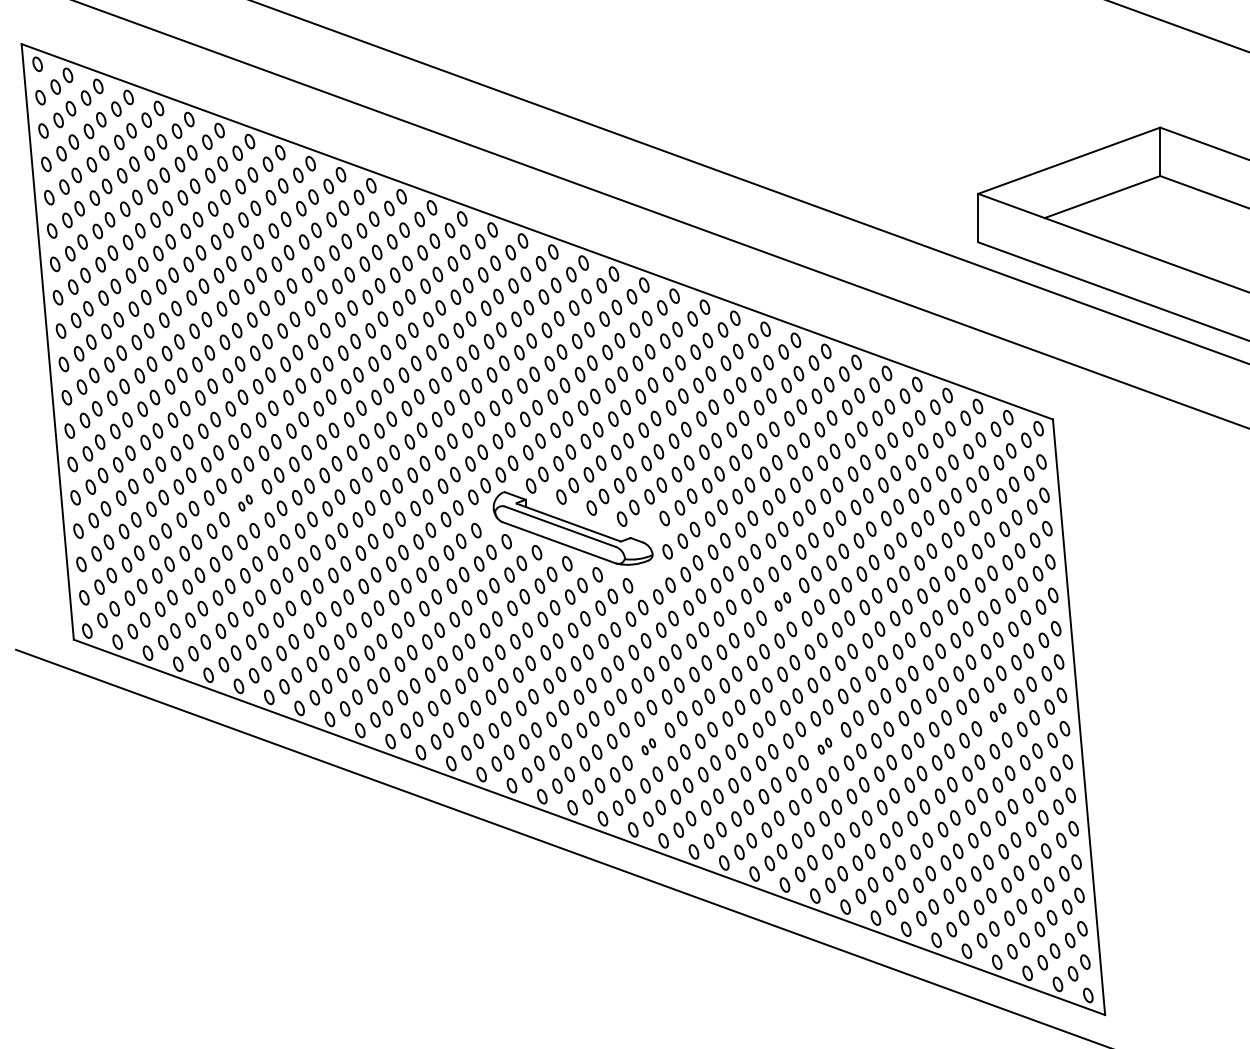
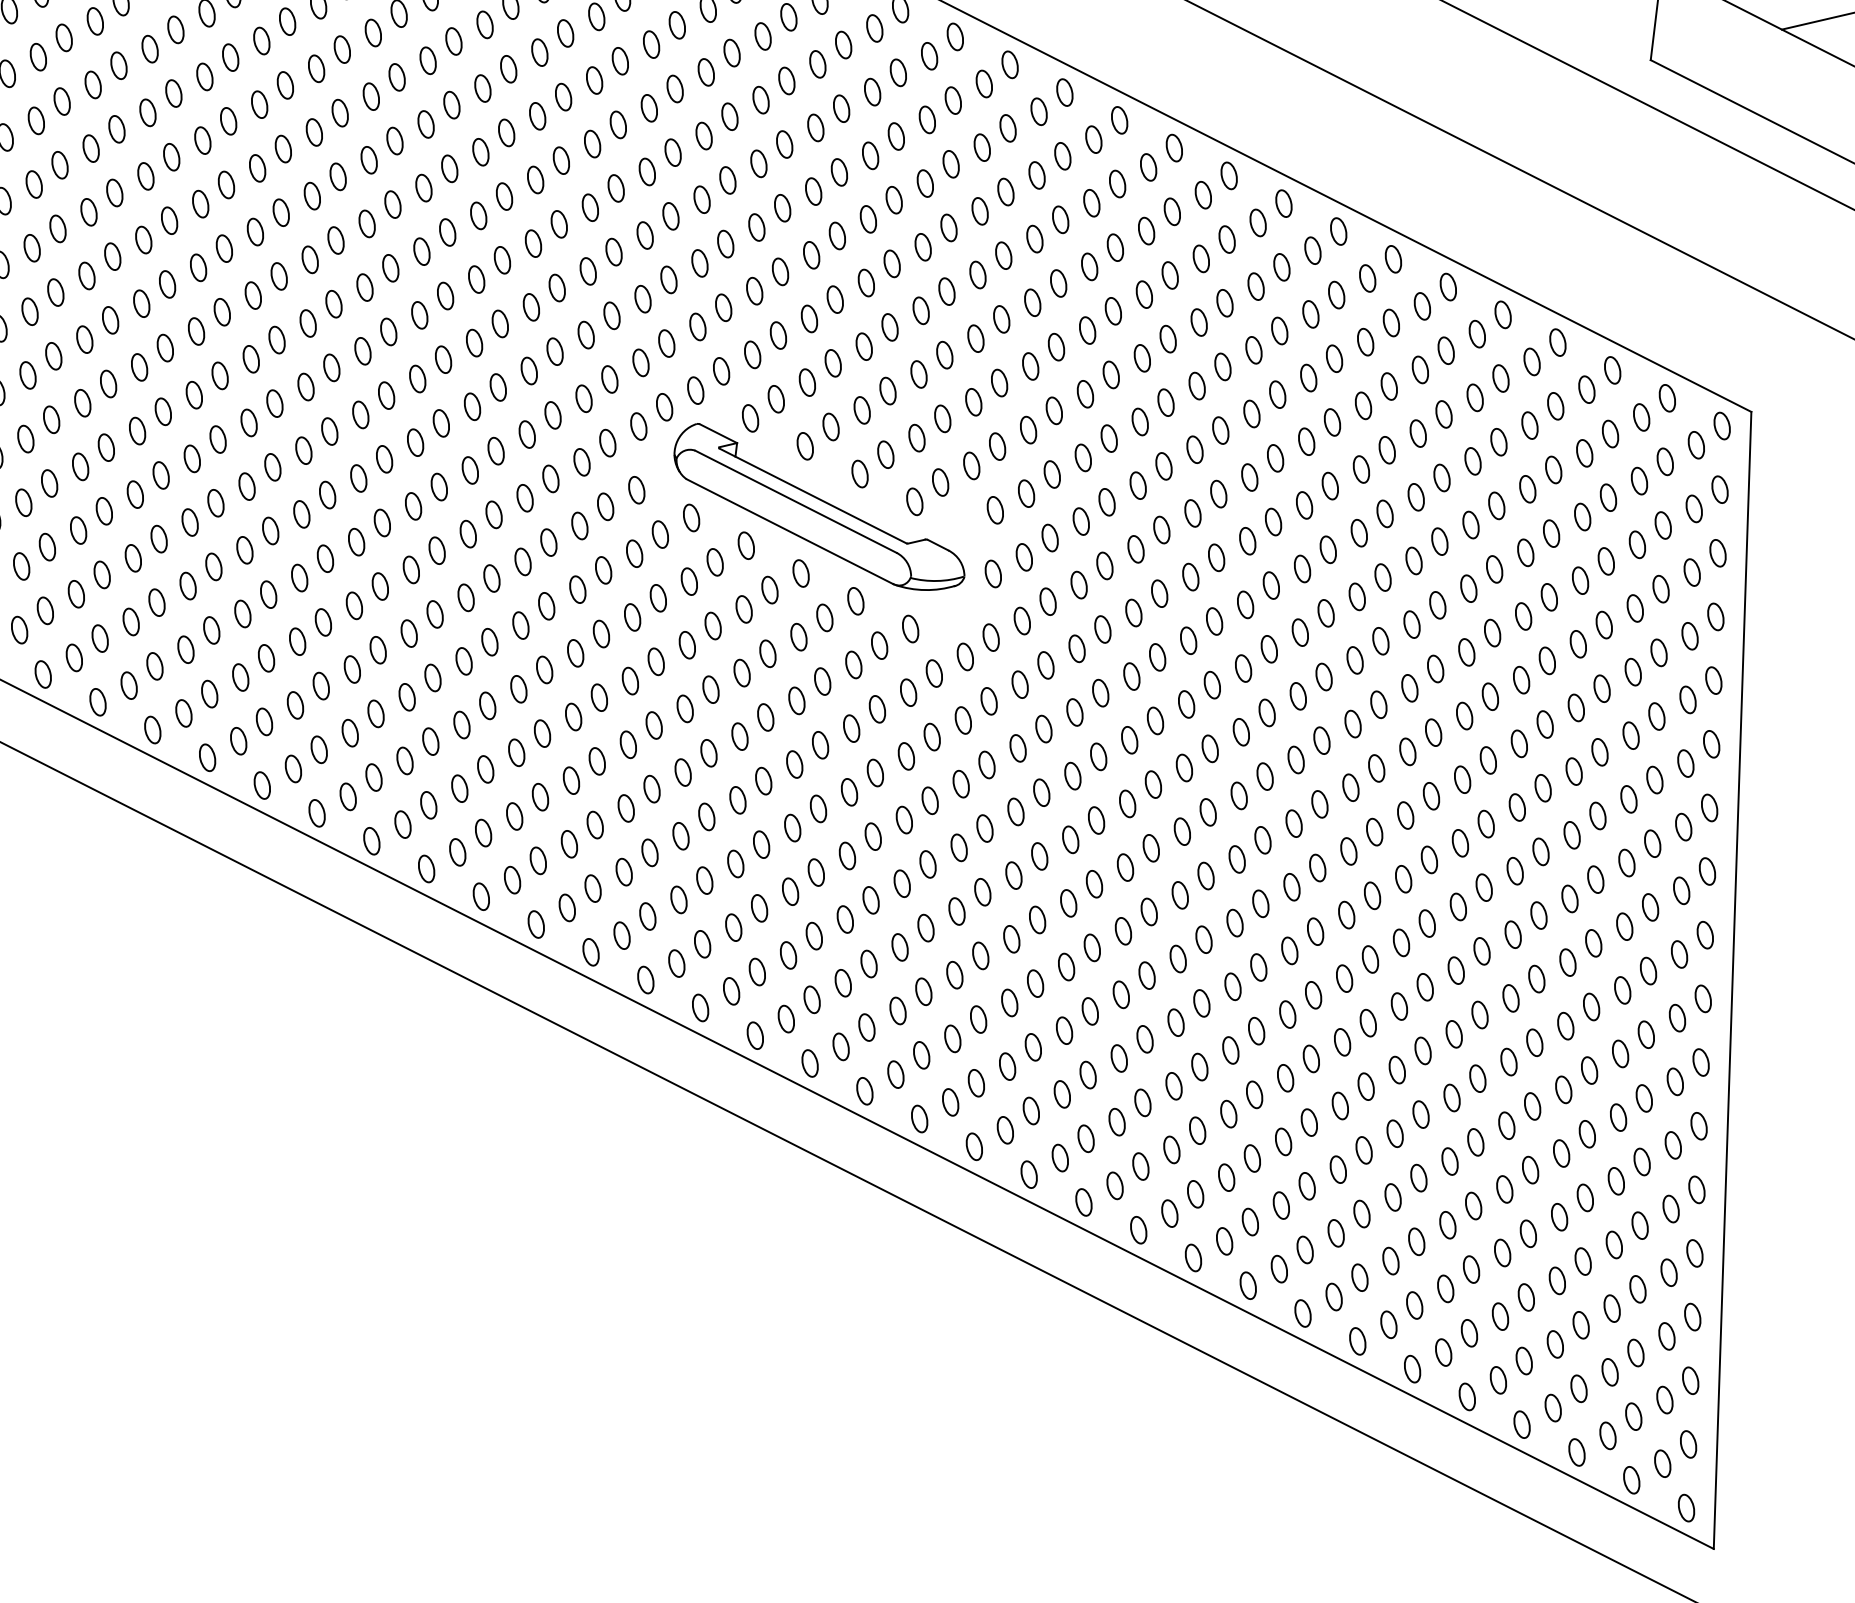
part: (245, 502) -> (207, 384), size x1.67
part: (782, 601) -> (1198, 693), size x1.43
part: (997, 712) -> (1579, 952), size x1.43
part: (824, 745) -> (1245, 975), size x1.67
part: (648, 746) -> (912, 937), size x1.67

